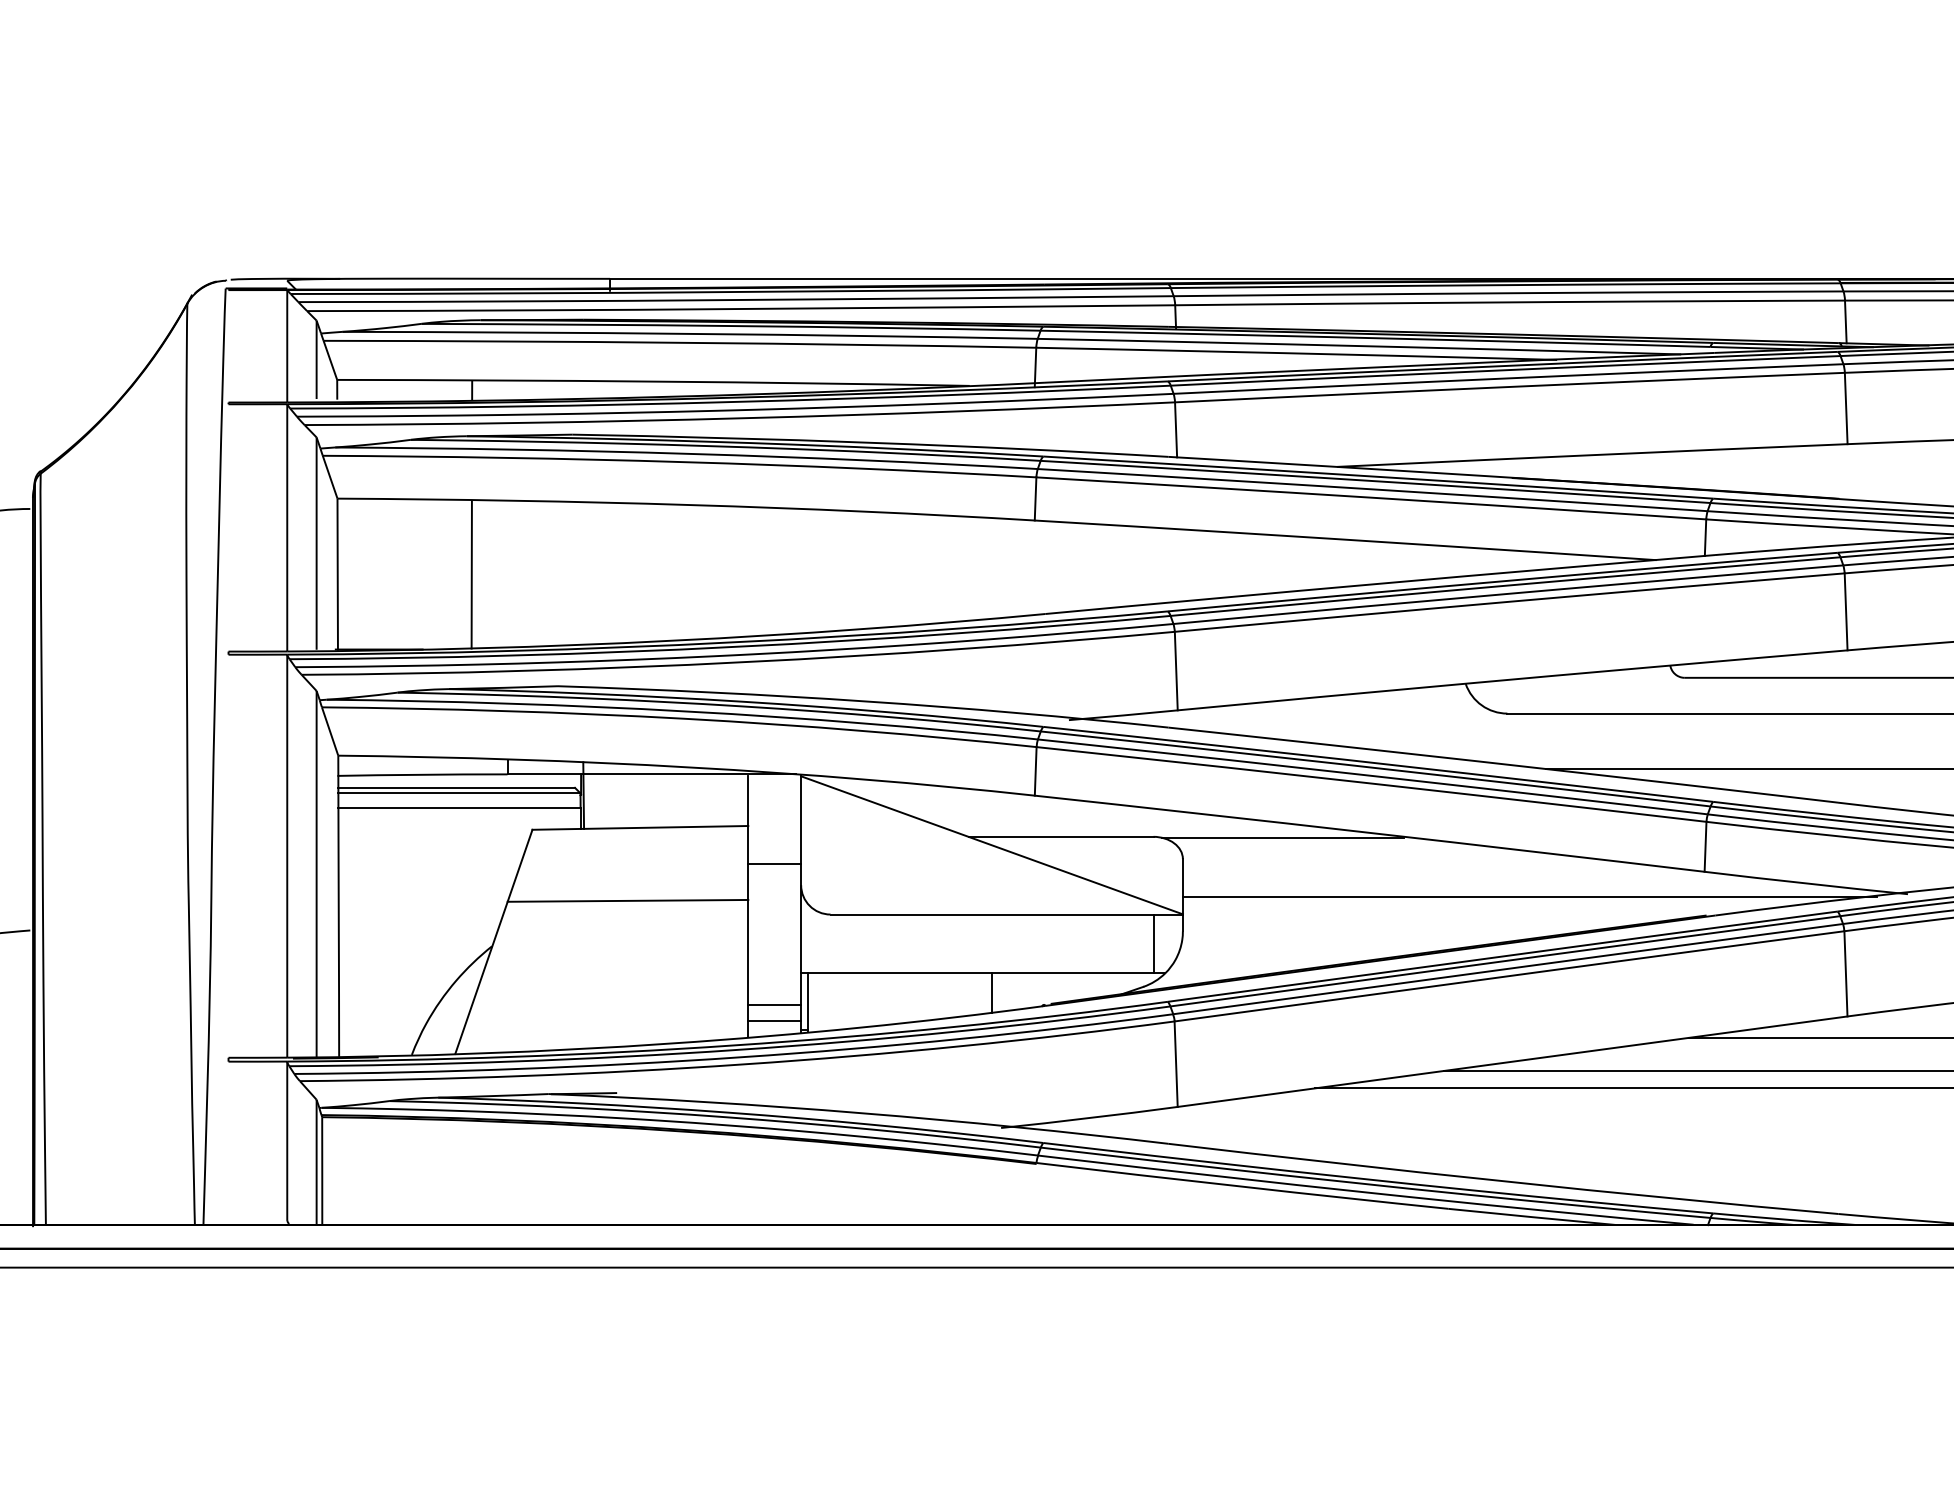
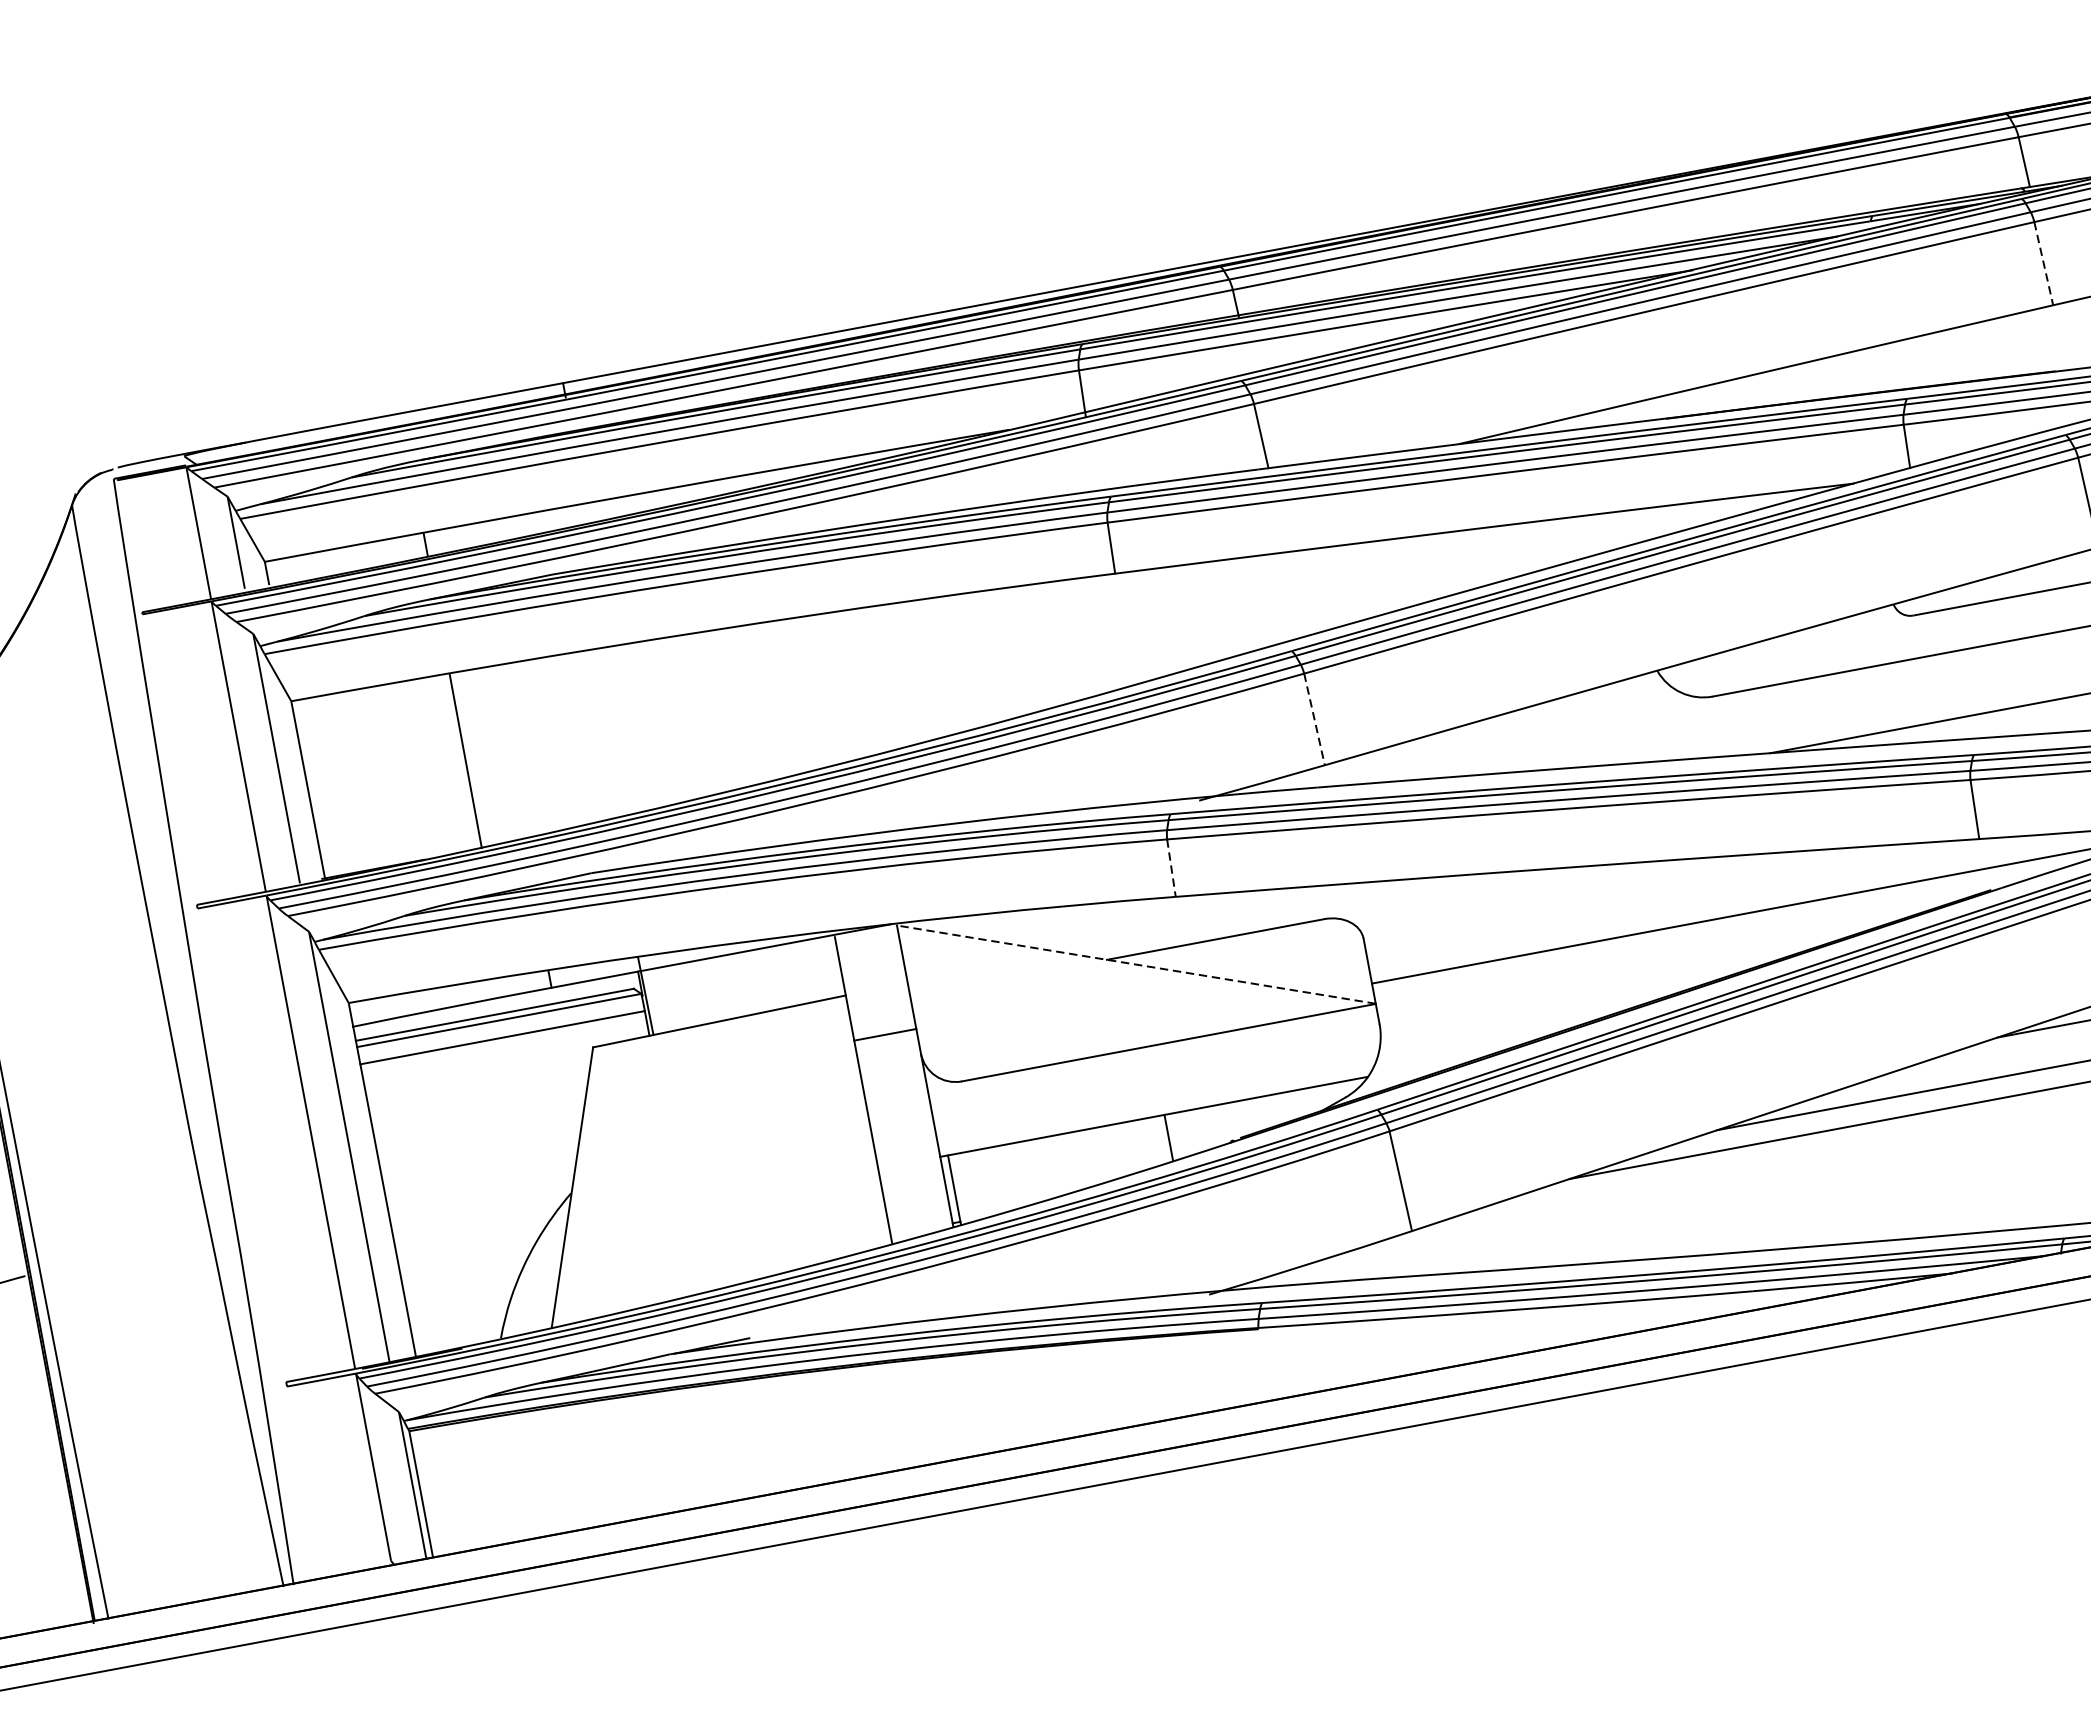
line: (1846, 408) -> (2044, 263), solid -> dashed
line: (1176, 671) -> (1314, 719), solid -> dashed
line: (1035, 771) -> (1171, 868), solid -> dashed
line: (1282, 837) -> (1475, 891), removed
line: (992, 845) -> (1136, 964), solid -> dashed
line: (627, 900) -> (720, 1109), removed
line: (1153, 943) -> (1347, 1044), removed
line: (774, 1005) -> (916, 1200), removed
line: (774, 1020) -> (919, 1218), removed

